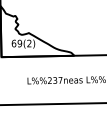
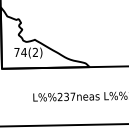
text: (16, 43) -> (20, 52), 69(2) -> 74(2)

